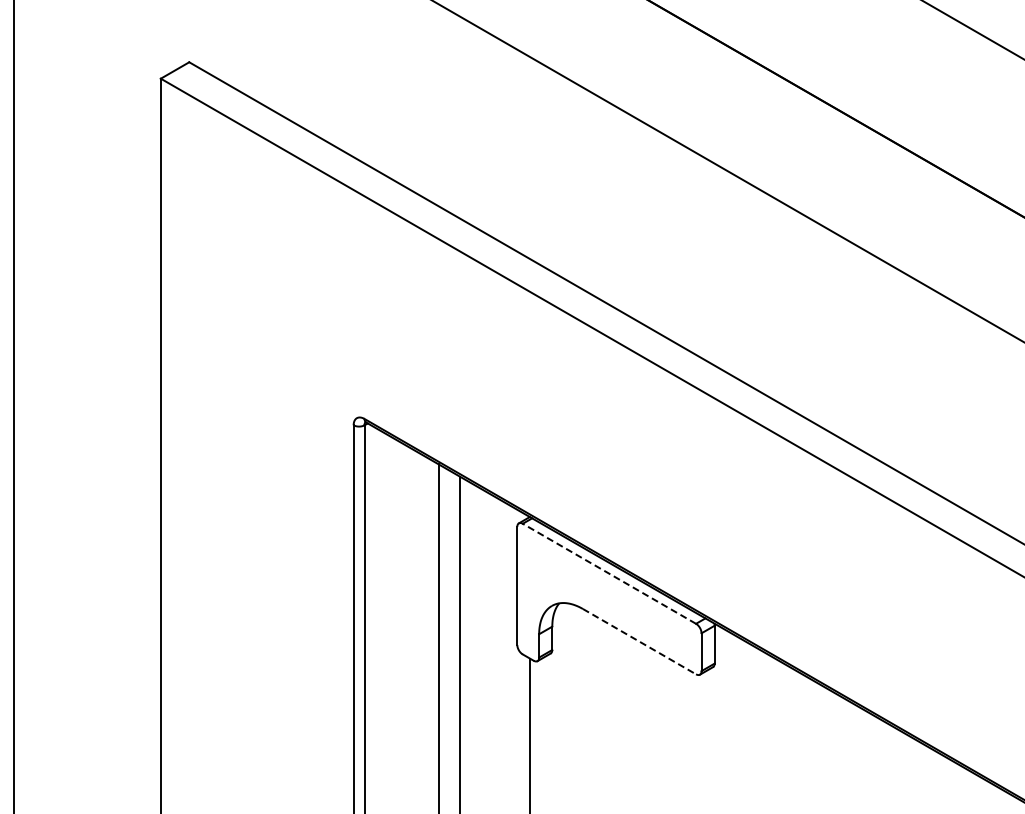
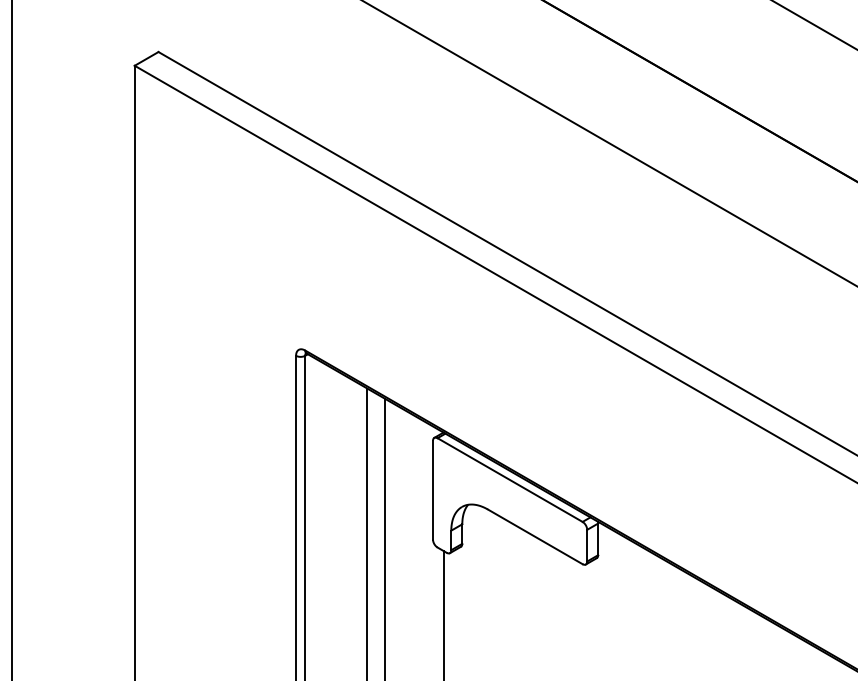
line: (608, 573) -> (509, 479), dashed -> solid
line: (639, 641) -> (535, 536), dashed -> solid

